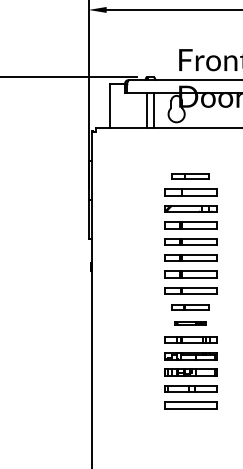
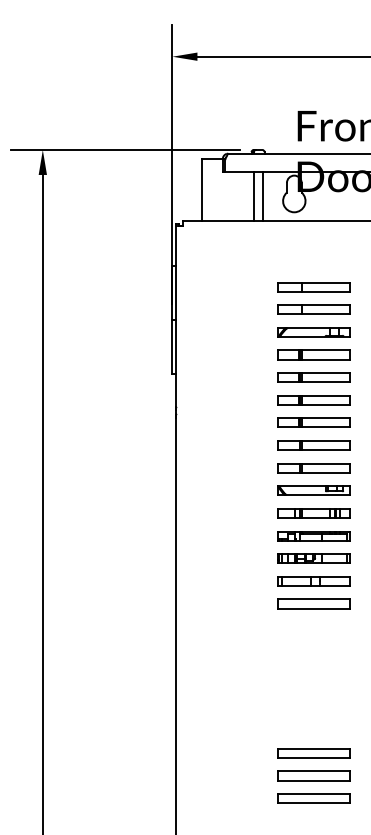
part: (190, 176) -> (313, 287), size x1.43
part: (190, 307) -> (313, 468), size x1.43
part: (190, 323) -> (313, 490), size x1.67

